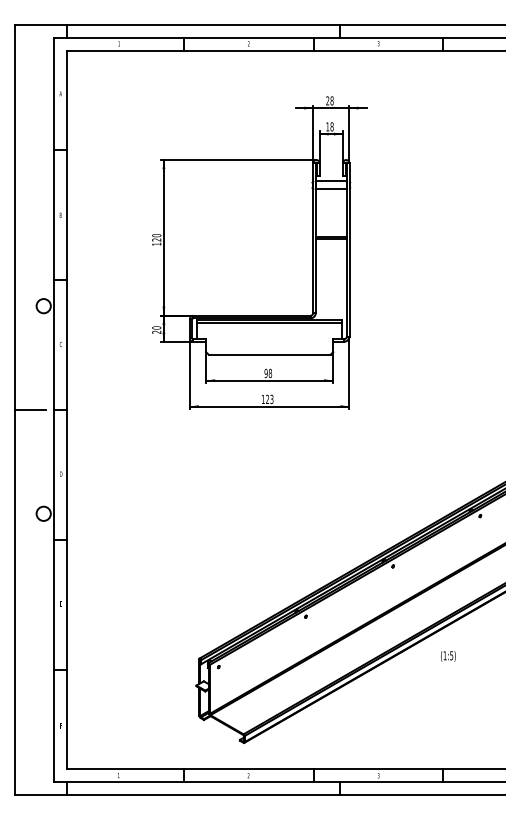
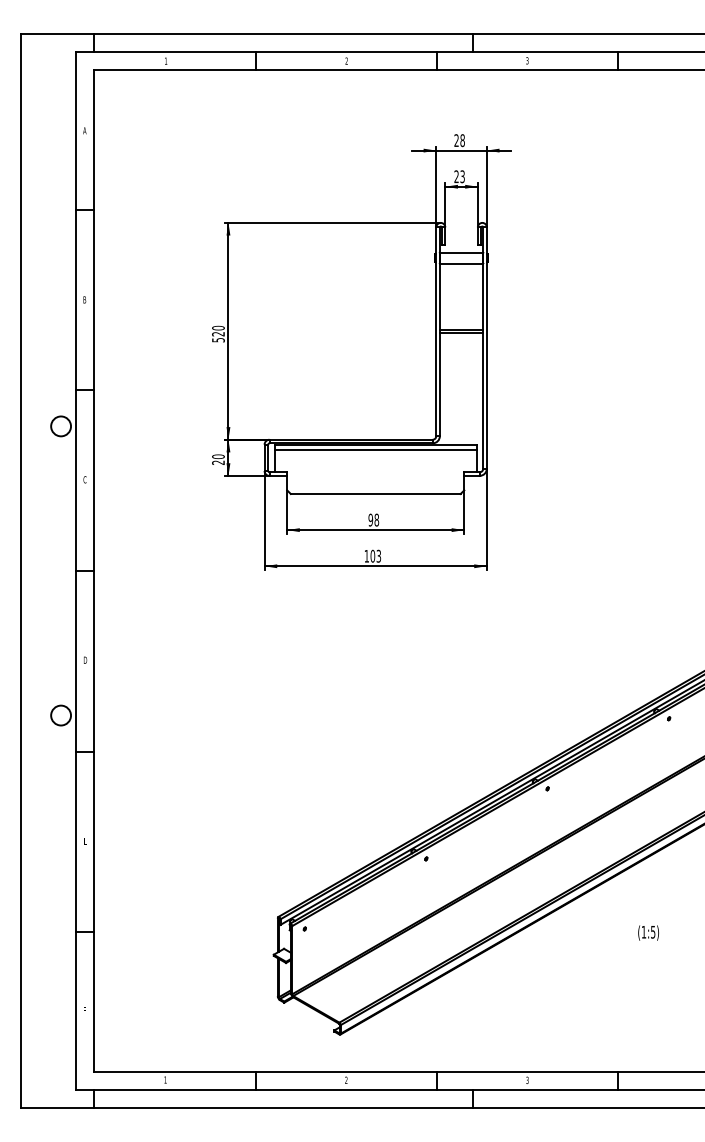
text: (329, 126) -> (459, 176), 18 -> 23
text: (156, 244) -> (218, 340), 120 -> 520
text: (267, 399) -> (372, 556), 123 -> 103
line: (30, 410) -> (42, 571), removed
text: (448, 655) -> (648, 932), moved

